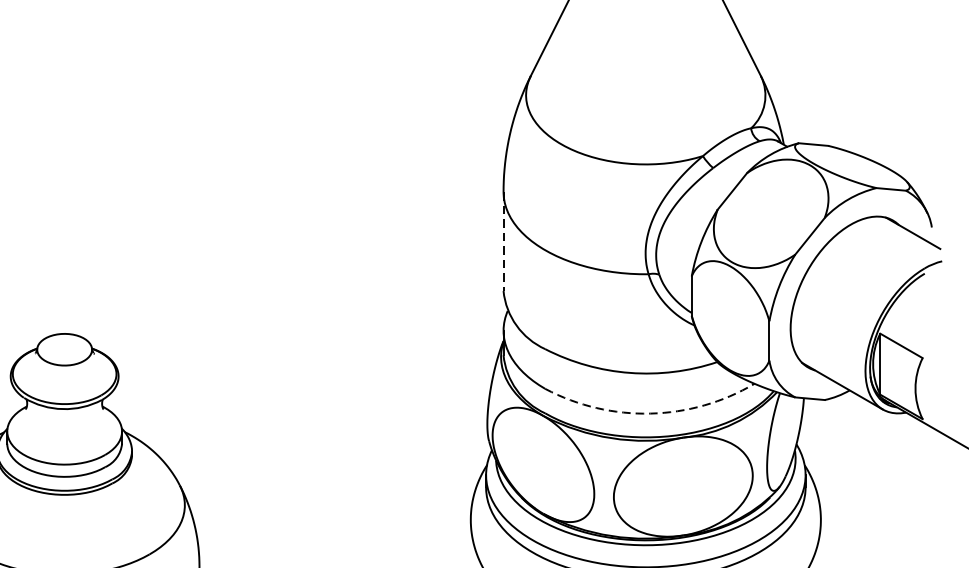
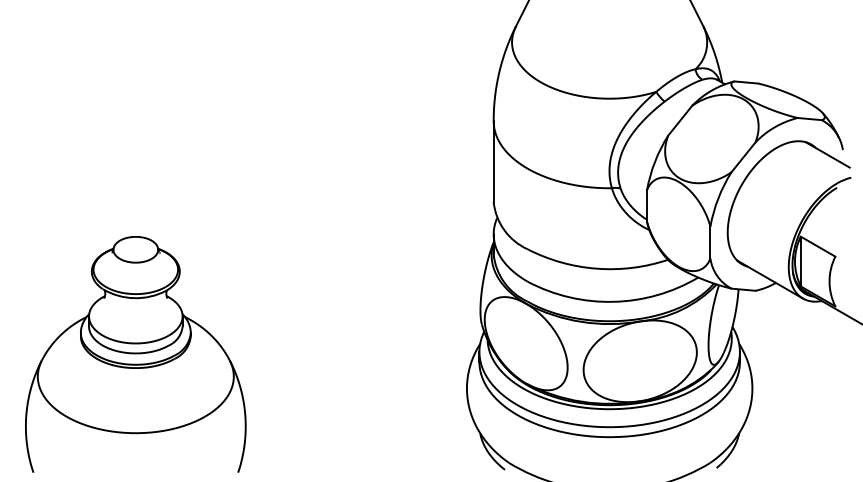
line: (503, 242) -> (493, 162), dashed -> solid
arc: (650, 413) -> (613, 301), dashed -> solid

